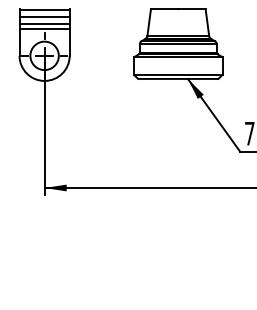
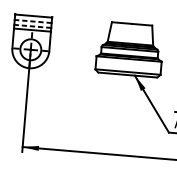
line: (44, 17) -> (33, 21), solid -> dashed
line: (44, 24) -> (32, 26), solid -> dashed

